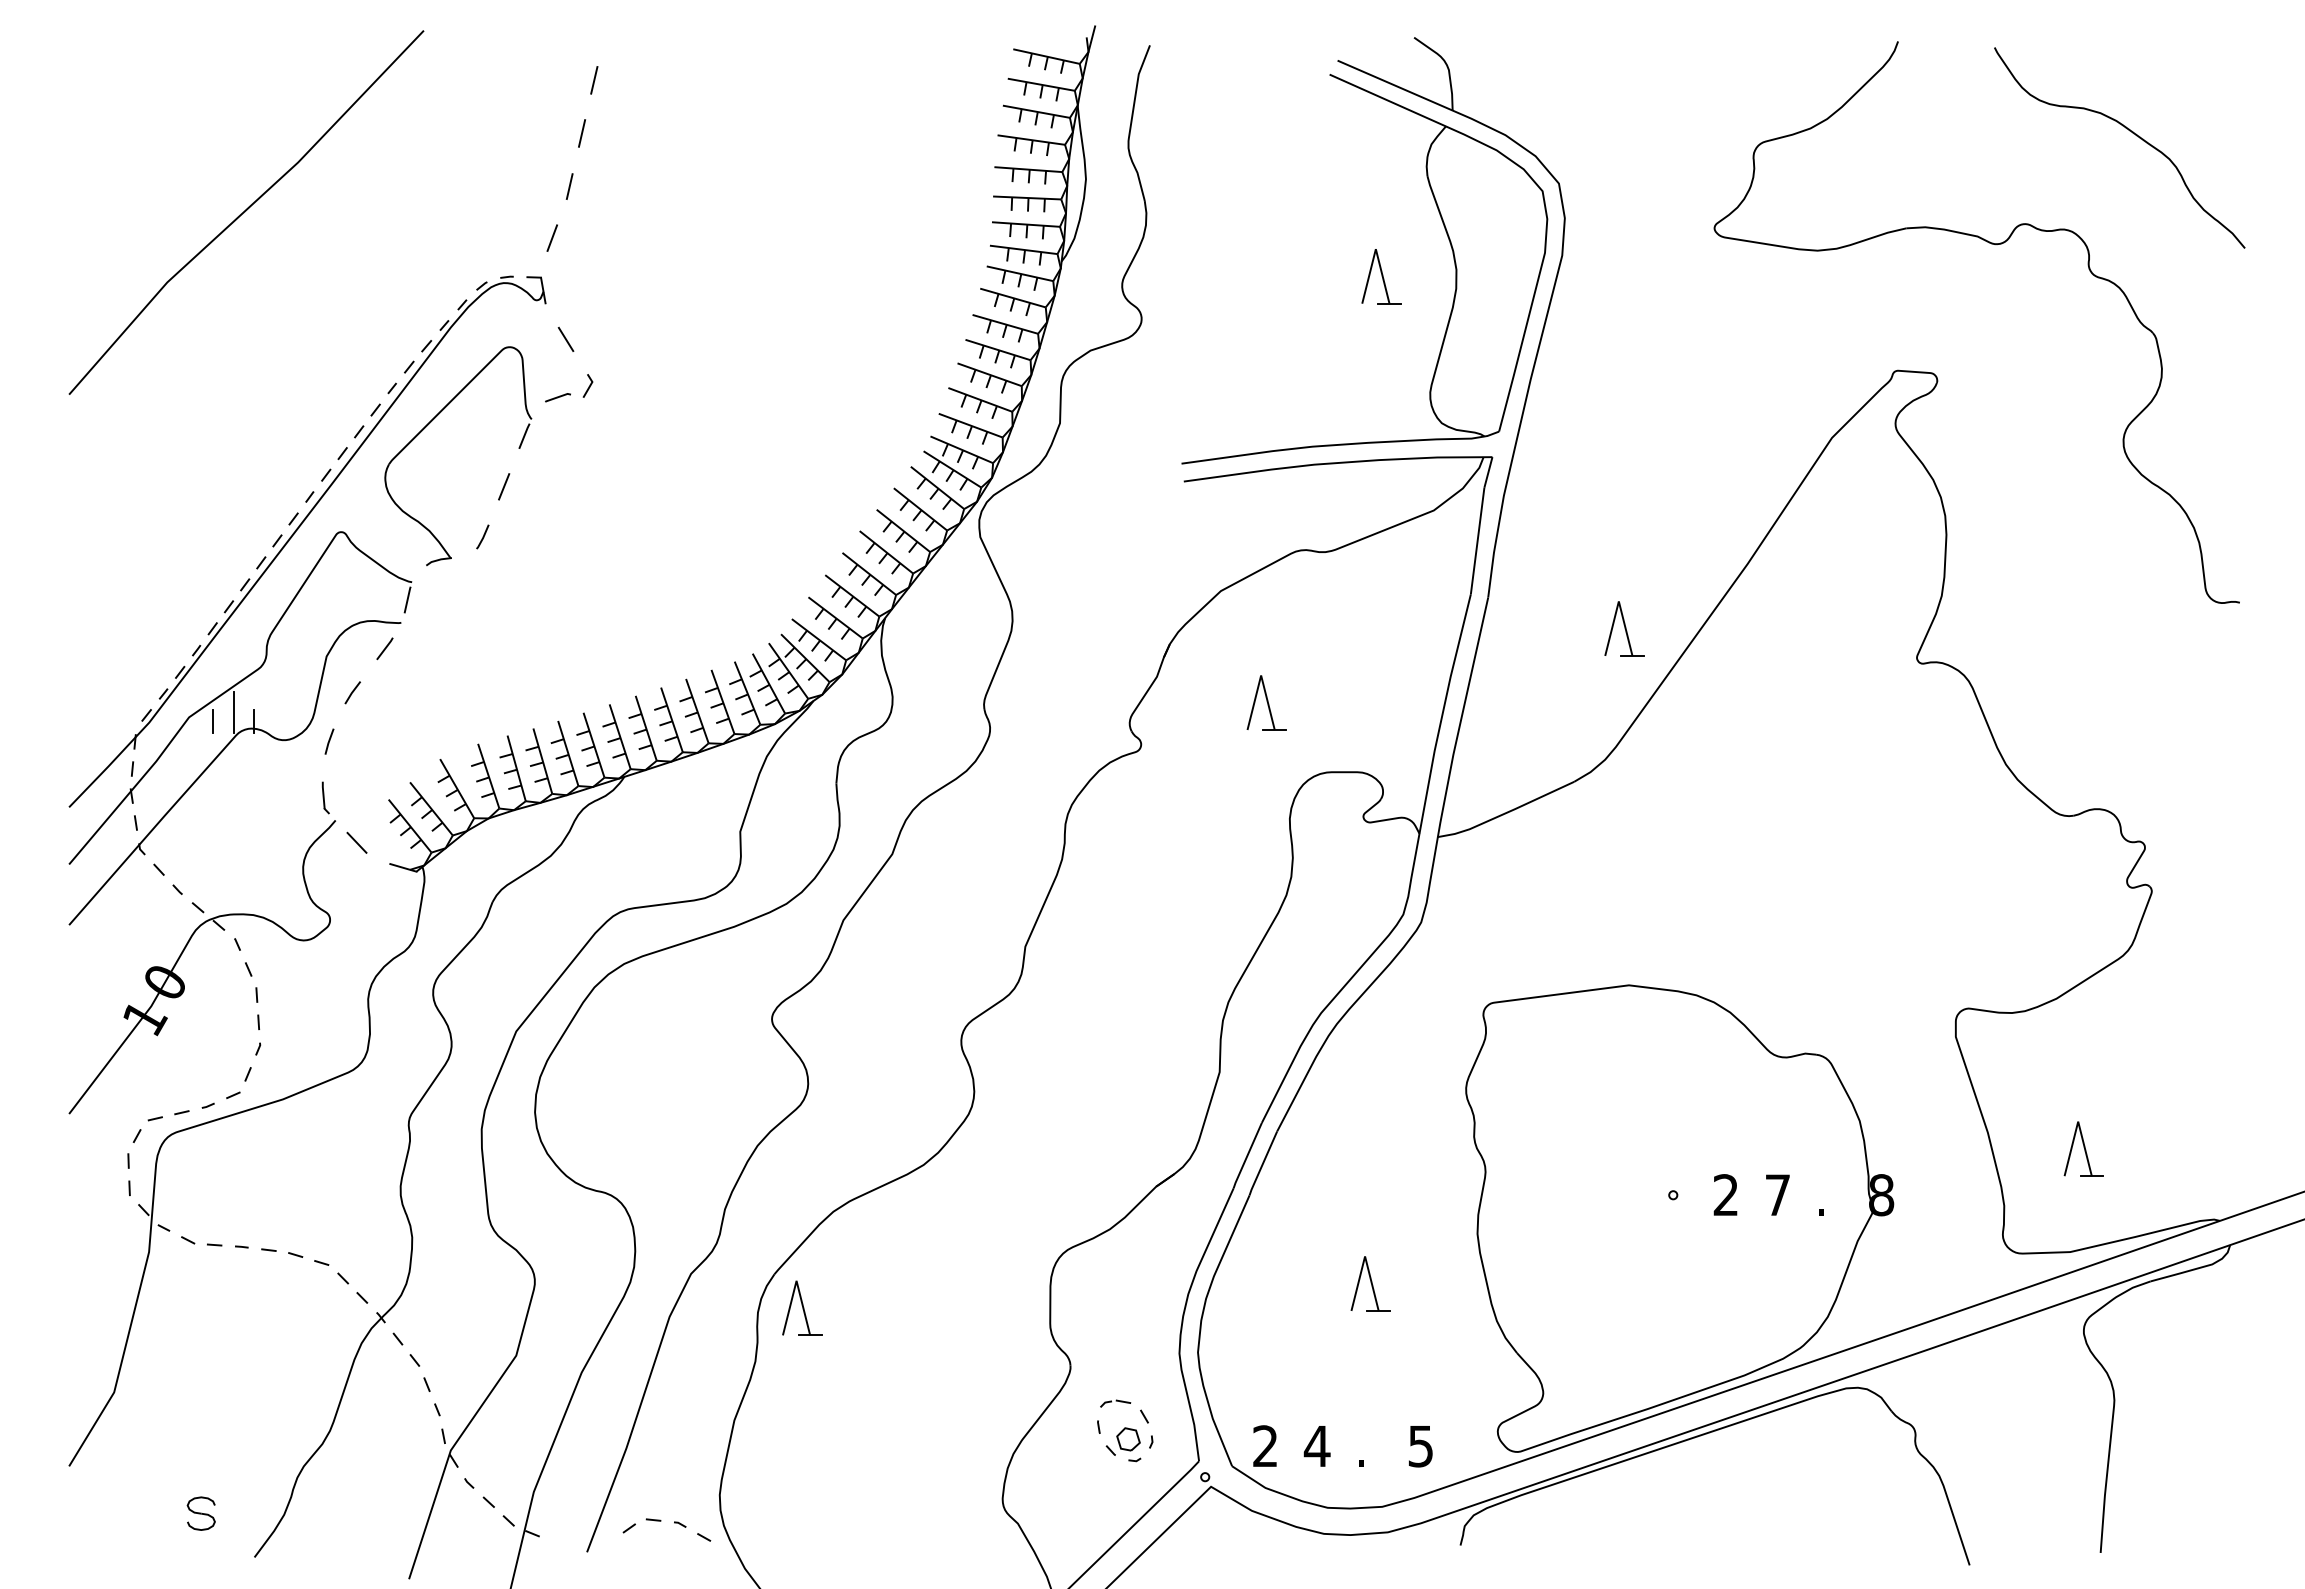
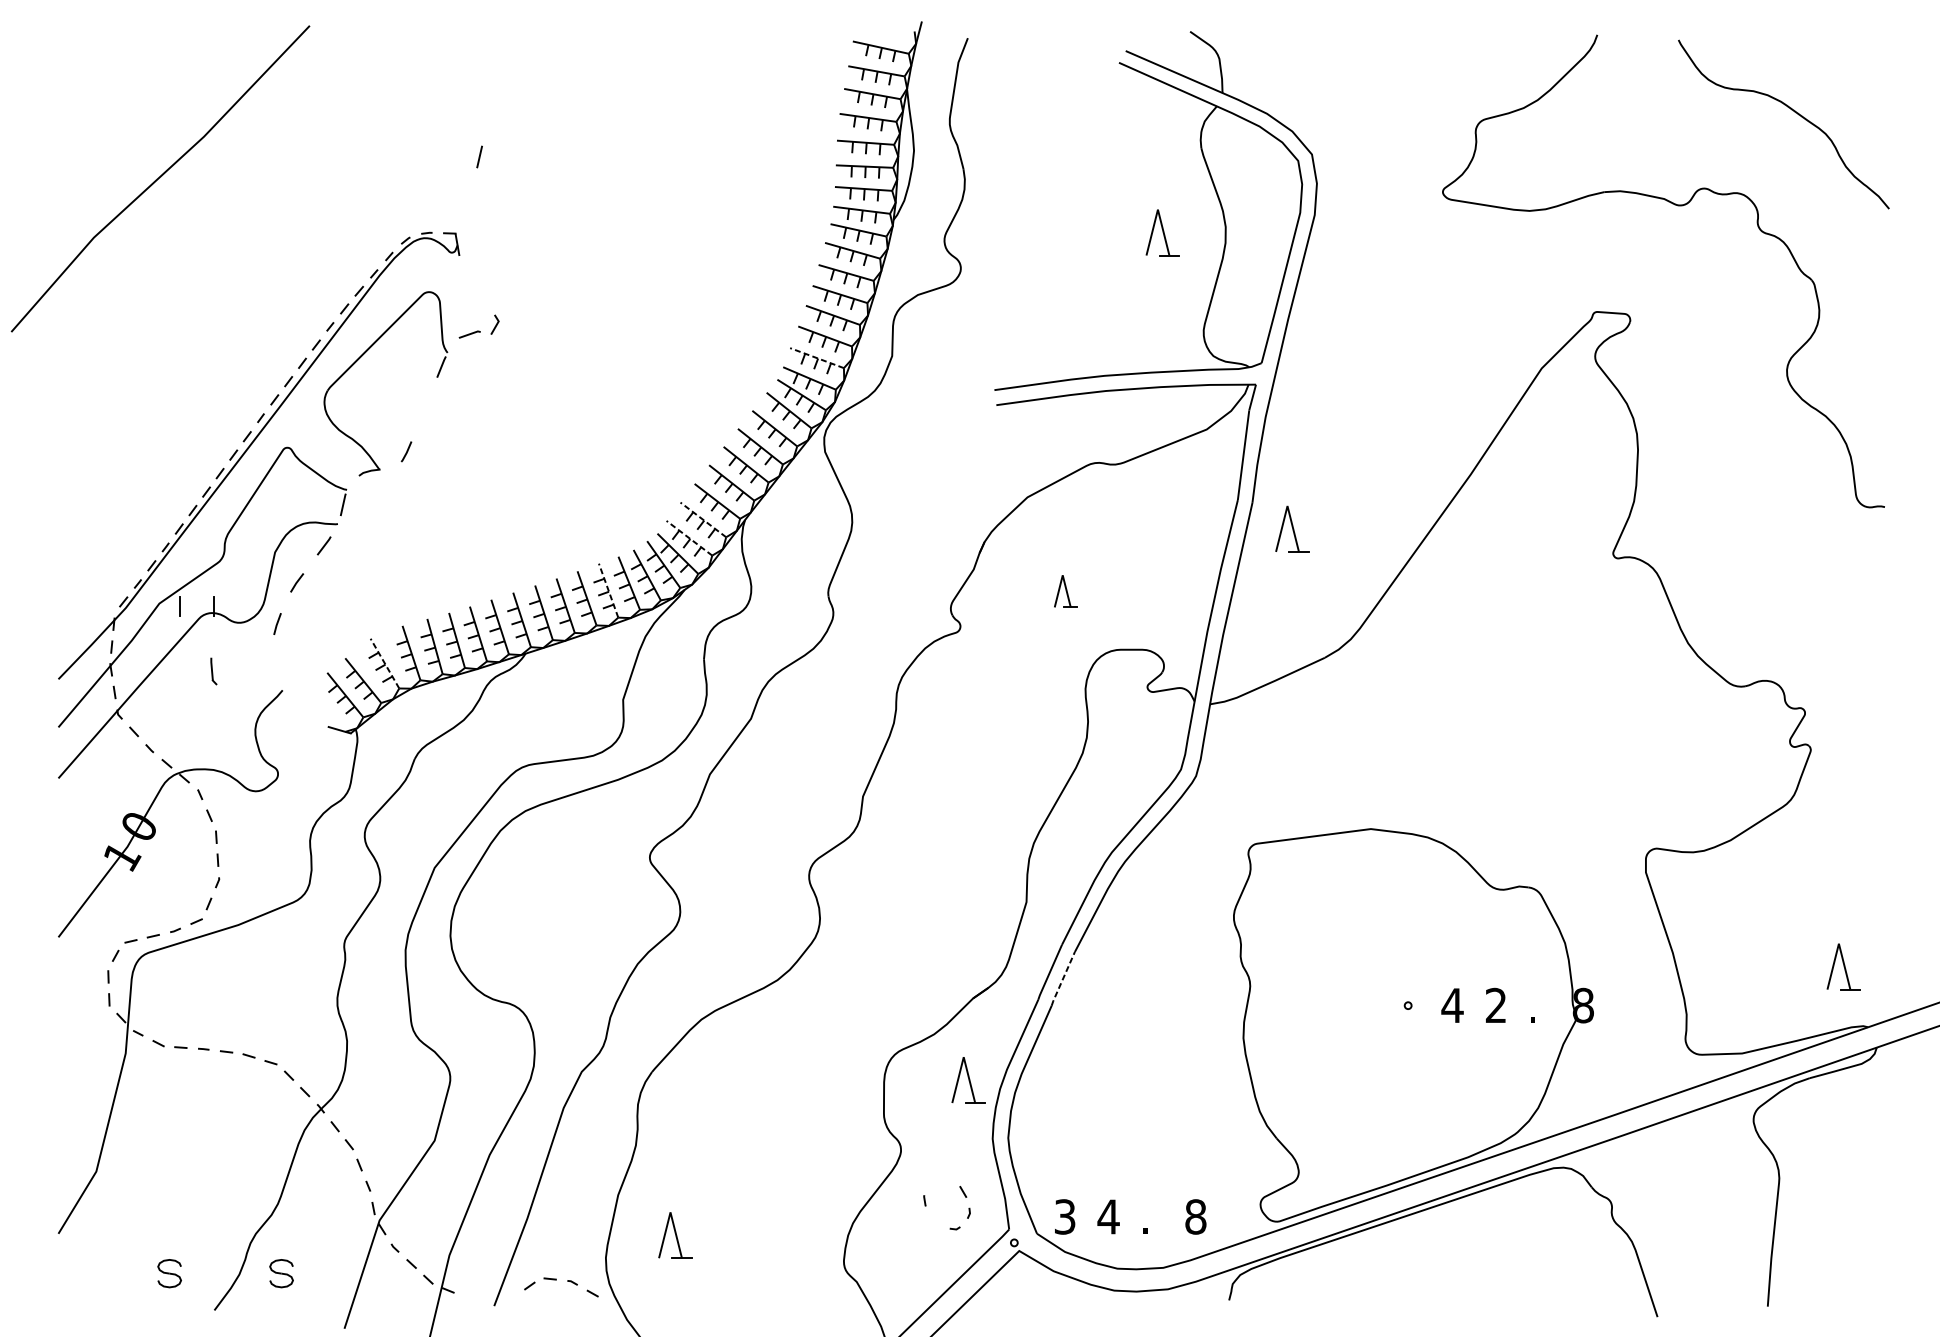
line: (594, 80) -> (500, 67), removed
line: (581, 133) -> (489, 112), removed
line: (246, 211) -> (160, 177), moved
line: (552, 237) -> (465, 199), removed
line: (565, 339) -> (476, 285), removed
line: (970, 425) -> (816, 358), solid -> dashed
line: (504, 486) -> (424, 409), removed
line: (835, 617) -> (703, 519), solid -> dashed
part: (1624, 628) -> (1292, 528), moved
line: (818, 639) -> (688, 538), solid -> dashed
line: (722, 701) -> (608, 590), solid -> dashed
part: (1266, 702) -> (1065, 591), size x0.7
line: (233, 711) -> (196, 598), removed
line: (456, 788) -> (384, 663), solid -> dashed
part: (325, 797) -> (213, 671), moved
line: (356, 842) -> (300, 708), removed
part: (2083, 1148) -> (1843, 966), moved
line: (1262, 1164) -> (1062, 979), solid -> dashed
text: (1725, 1194) -> (1452, 1005), 2 -> 4
text: (1777, 1194) -> (1495, 1005), 7 -> 2
part: (1370, 1283) -> (968, 1079), moved
part: (802, 1307) -> (675, 1234), moved
part: (1115, 1403) -> (938, 1180), removed
part: (1122, 1441) -> (944, 1212), removed
text: (1265, 1446) -> (1065, 1217), 2 -> 3
text: (1420, 1446) -> (1195, 1217), 5 -> 8
part: (333, 1513) -> (280, 1273), added

